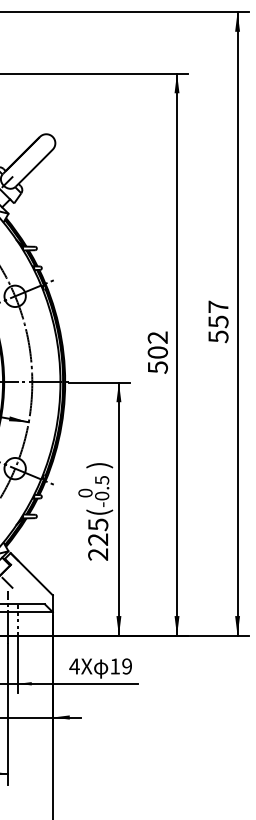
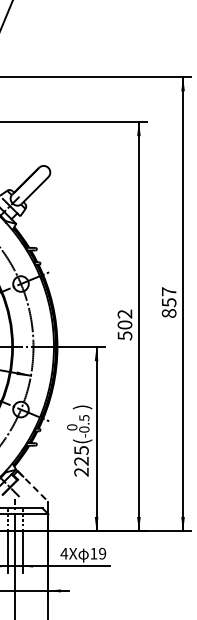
text: (217, 336) -> (168, 313), 557 -> 857
line: (32, 574) -> (33, 486), solid -> dashed

